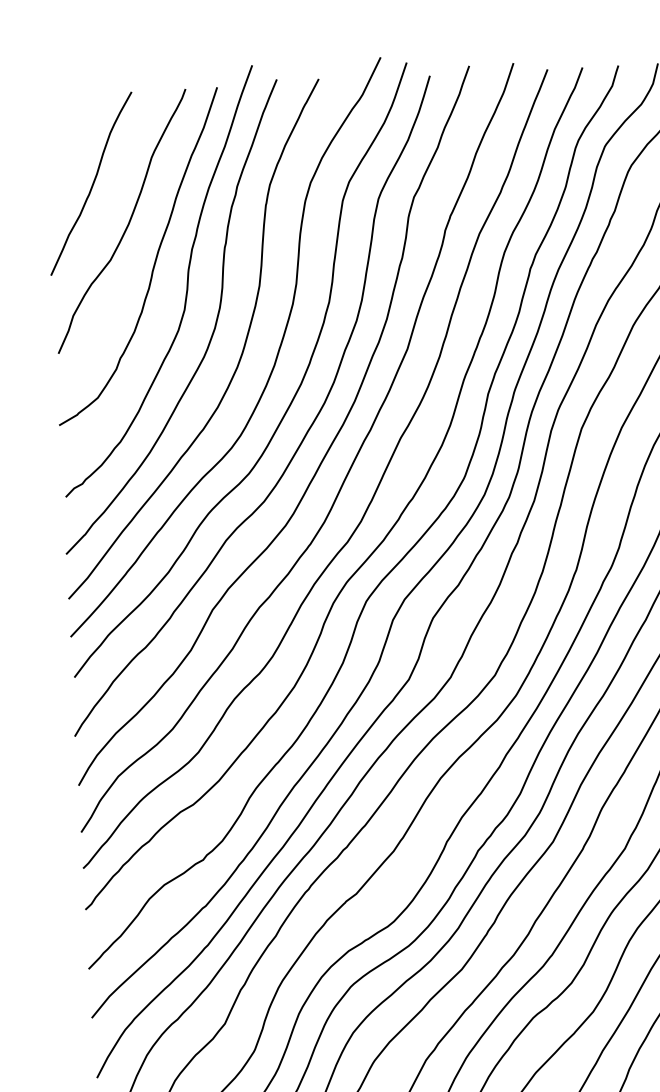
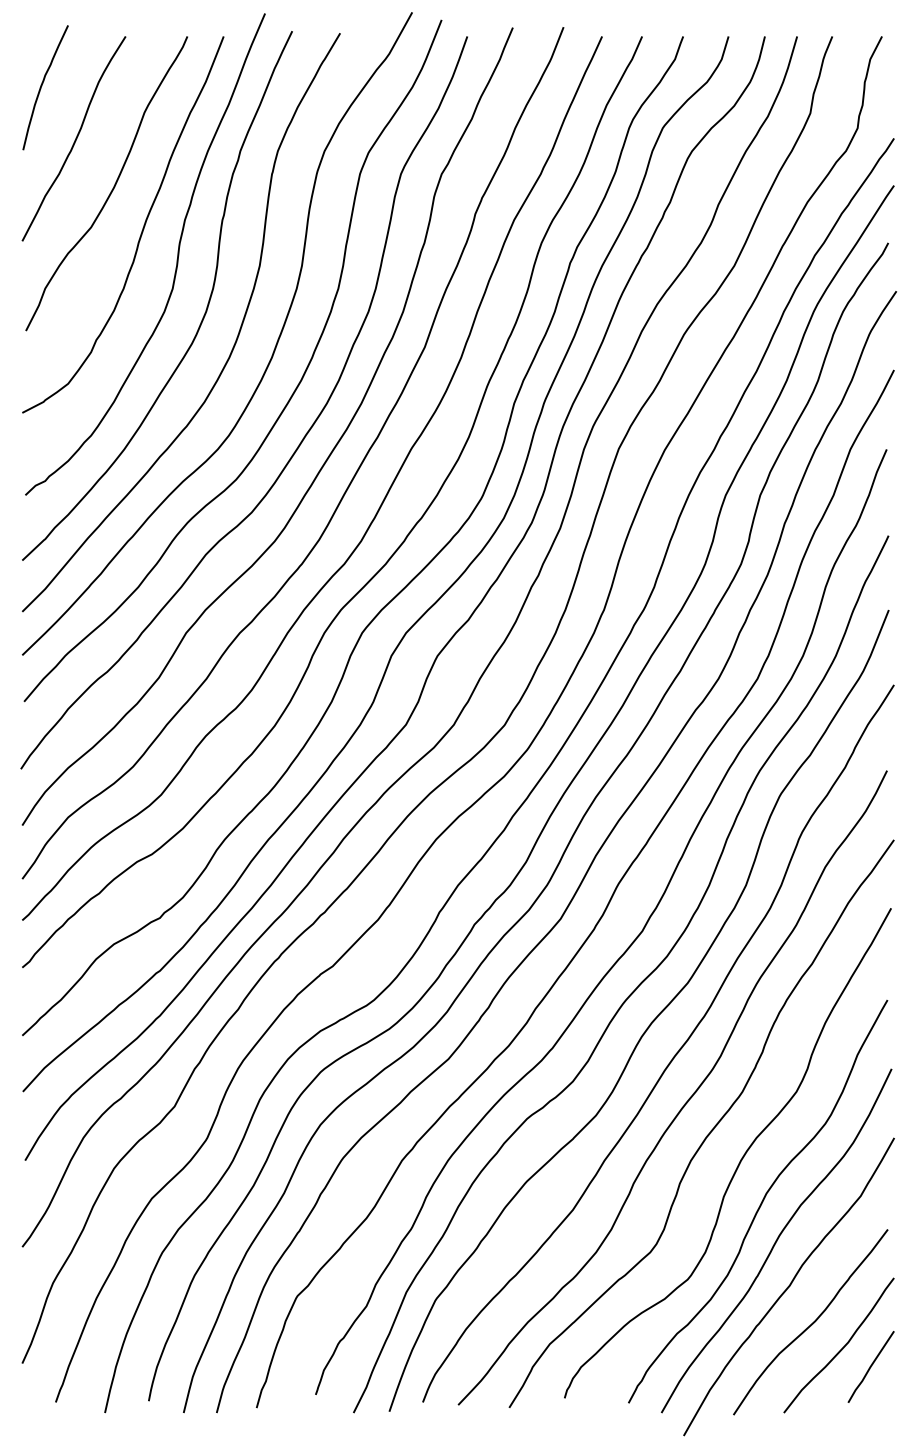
curve: (61, 139) -> (42, 86), added

